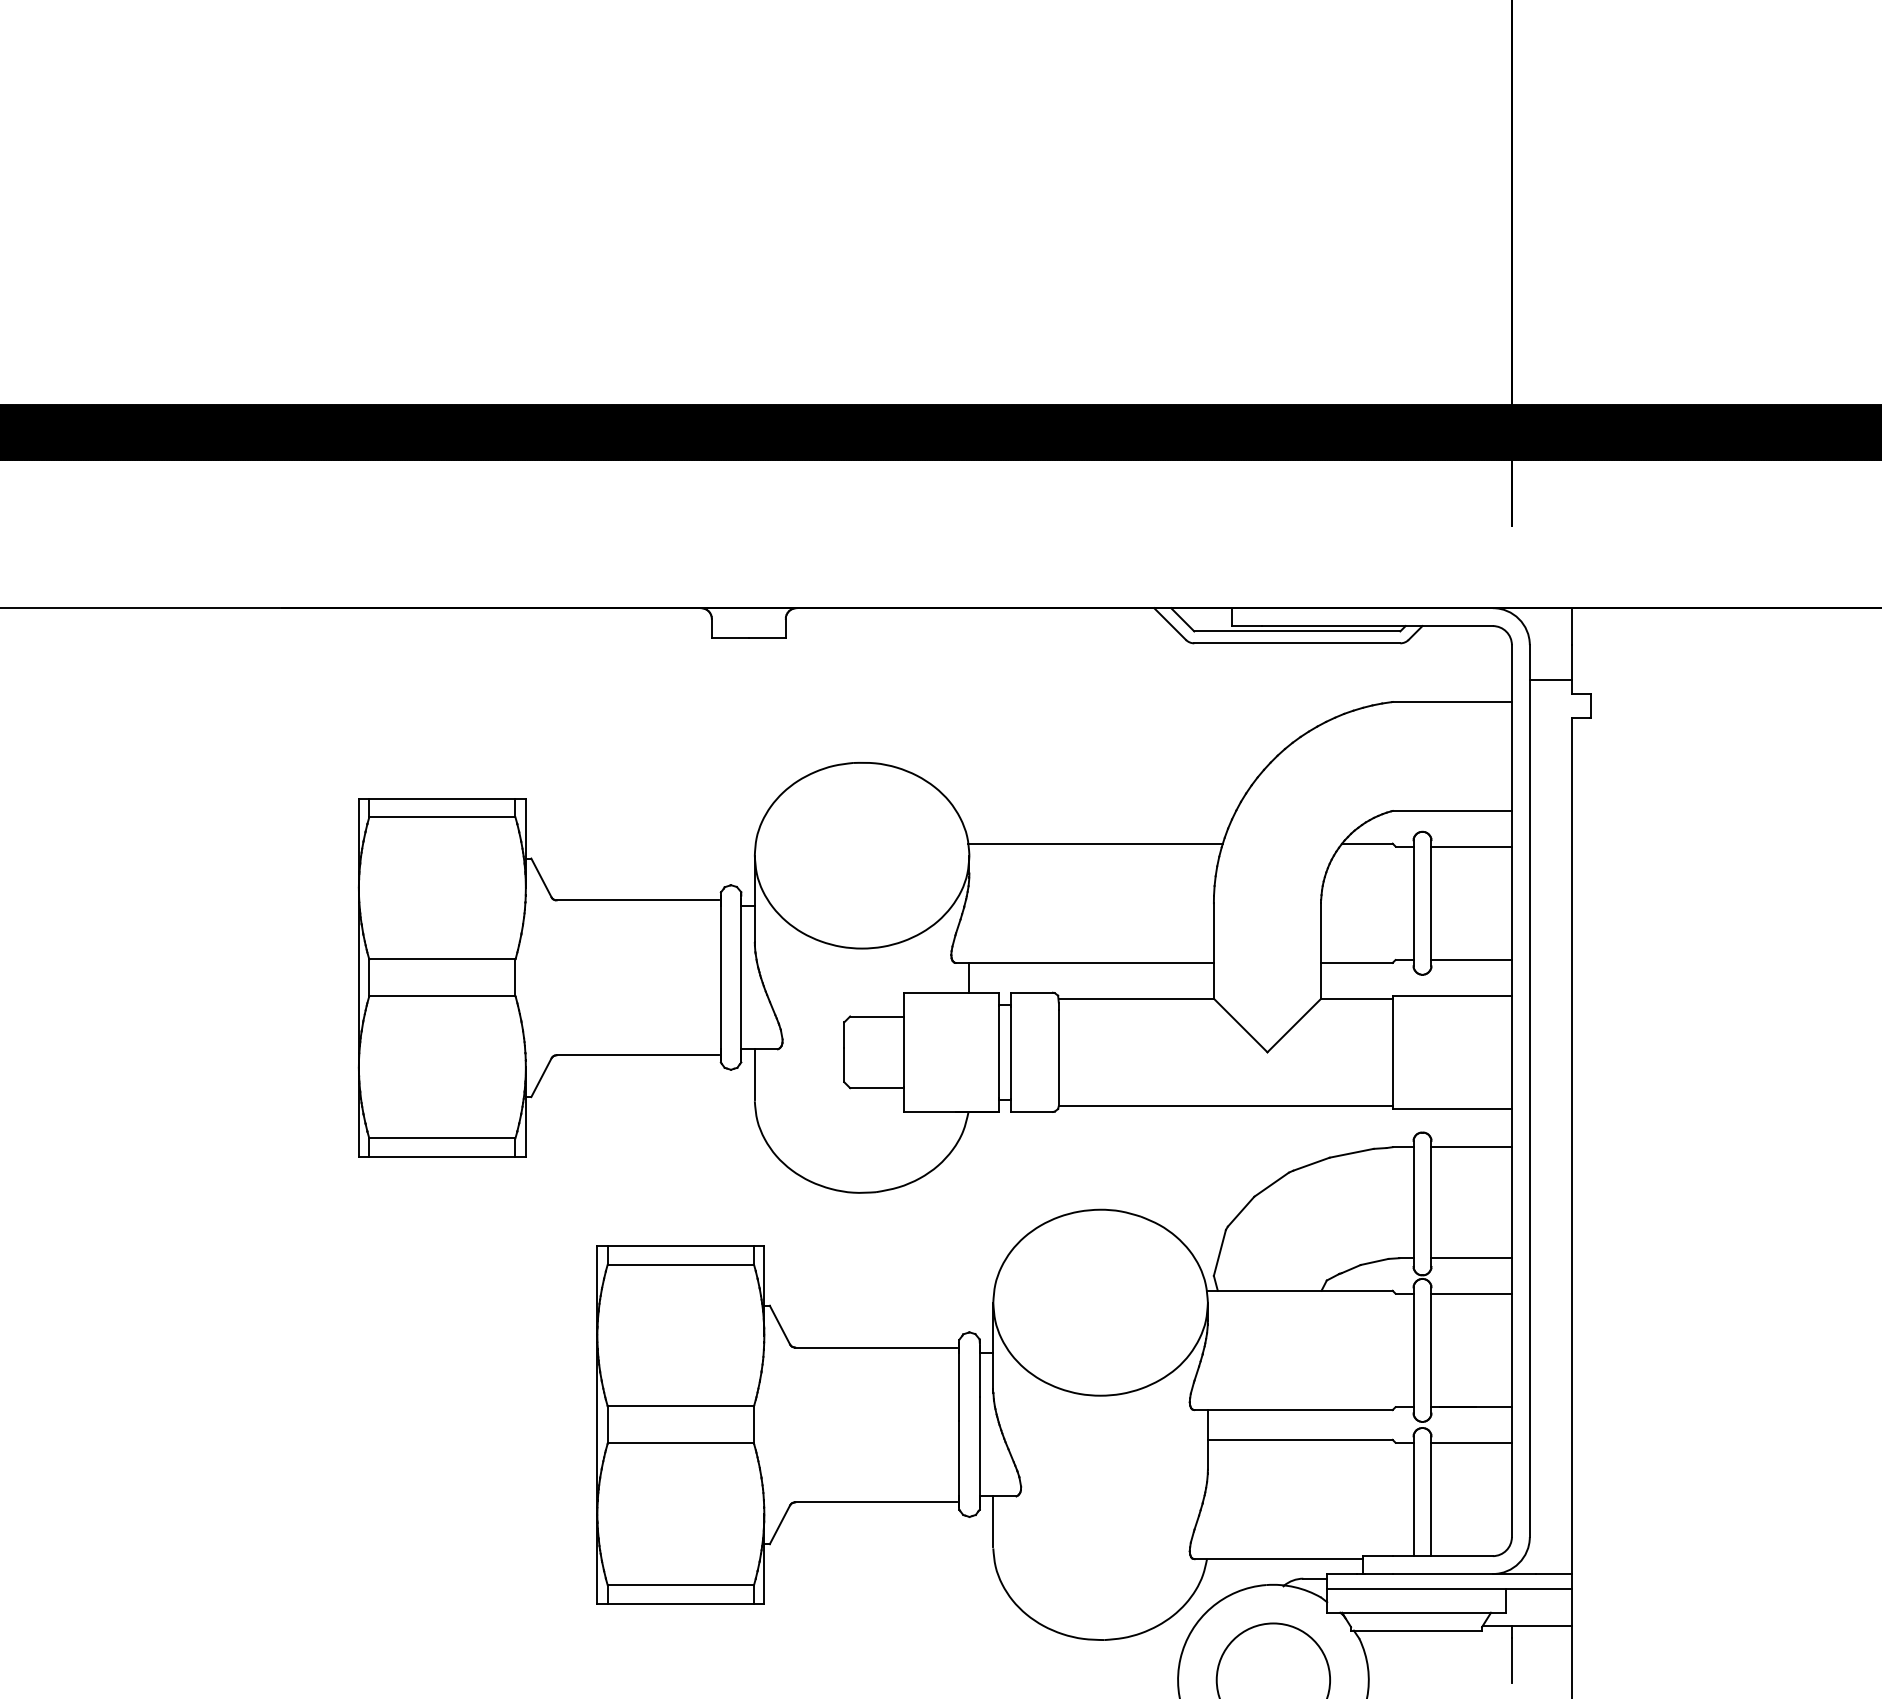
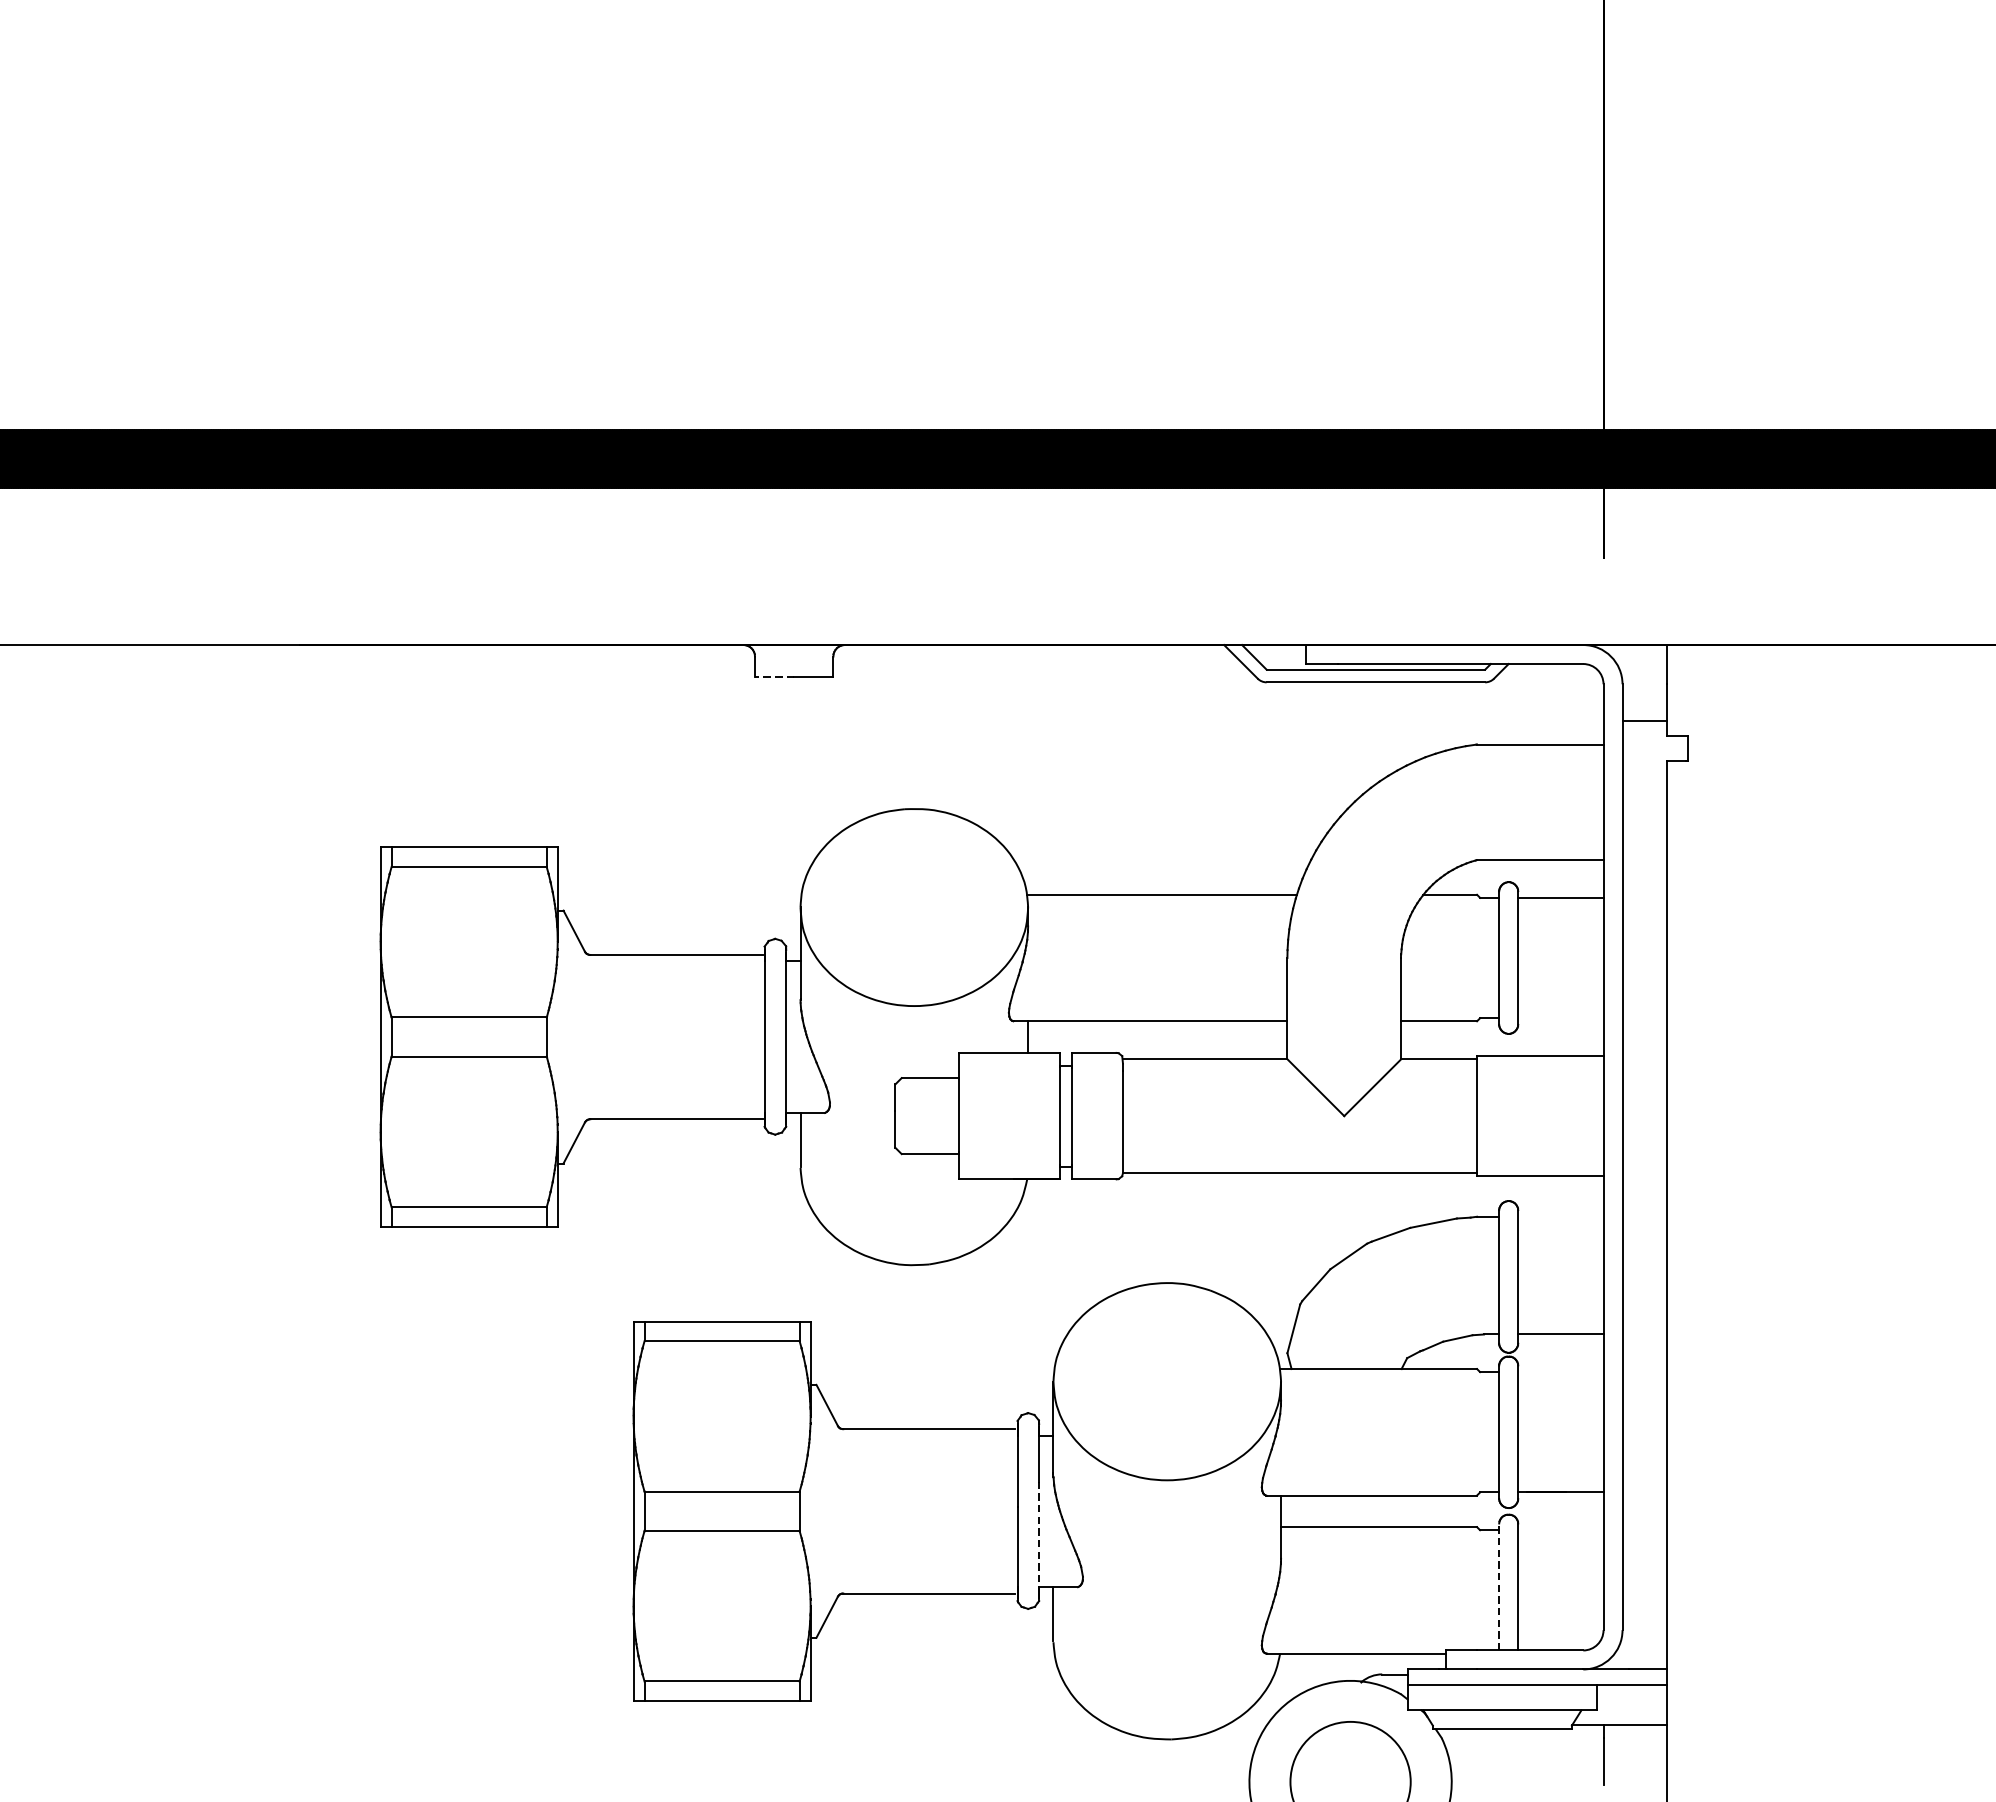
line: (730, 638) -> (774, 677), solid -> dashed
line: (1471, 960) -> (1560, 1018), removed
line: (1471, 1147) -> (1560, 1217), removed
line: (1471, 1293) -> (1560, 1371), removed
line: (1471, 1442) -> (1560, 1529), removed
line: (979, 1451) -> (1038, 1539), solid -> dashed
line: (1413, 1496) -> (1499, 1587), solid -> dashed

